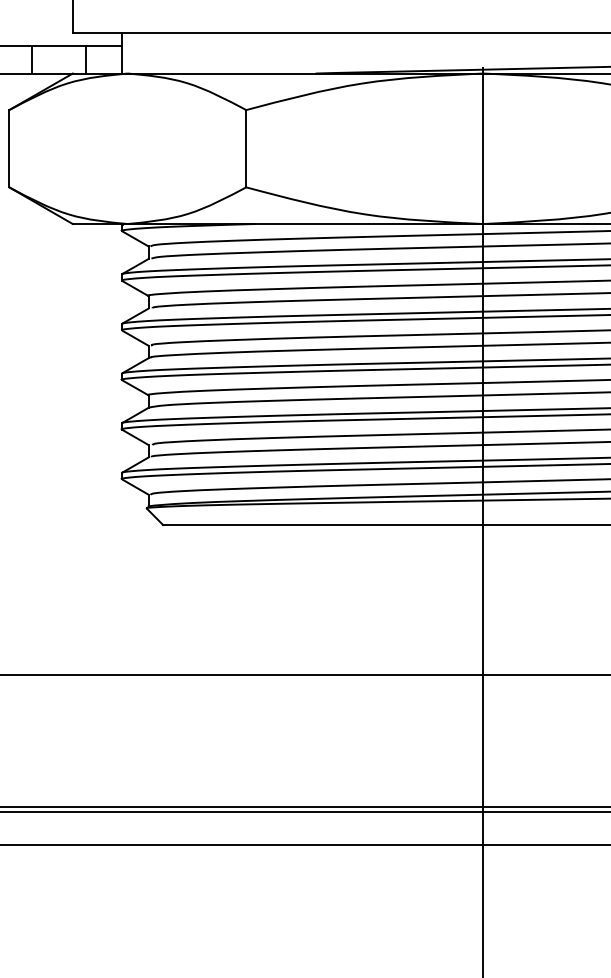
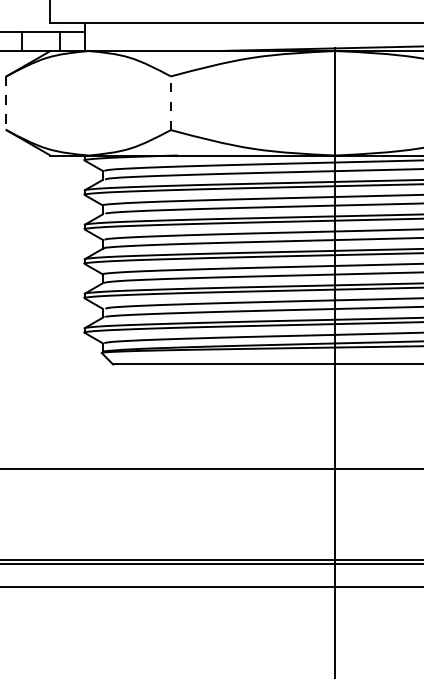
line: (9, 149) -> (6, 103), solid -> dashed
line: (245, 149) -> (170, 103), solid -> dashed

